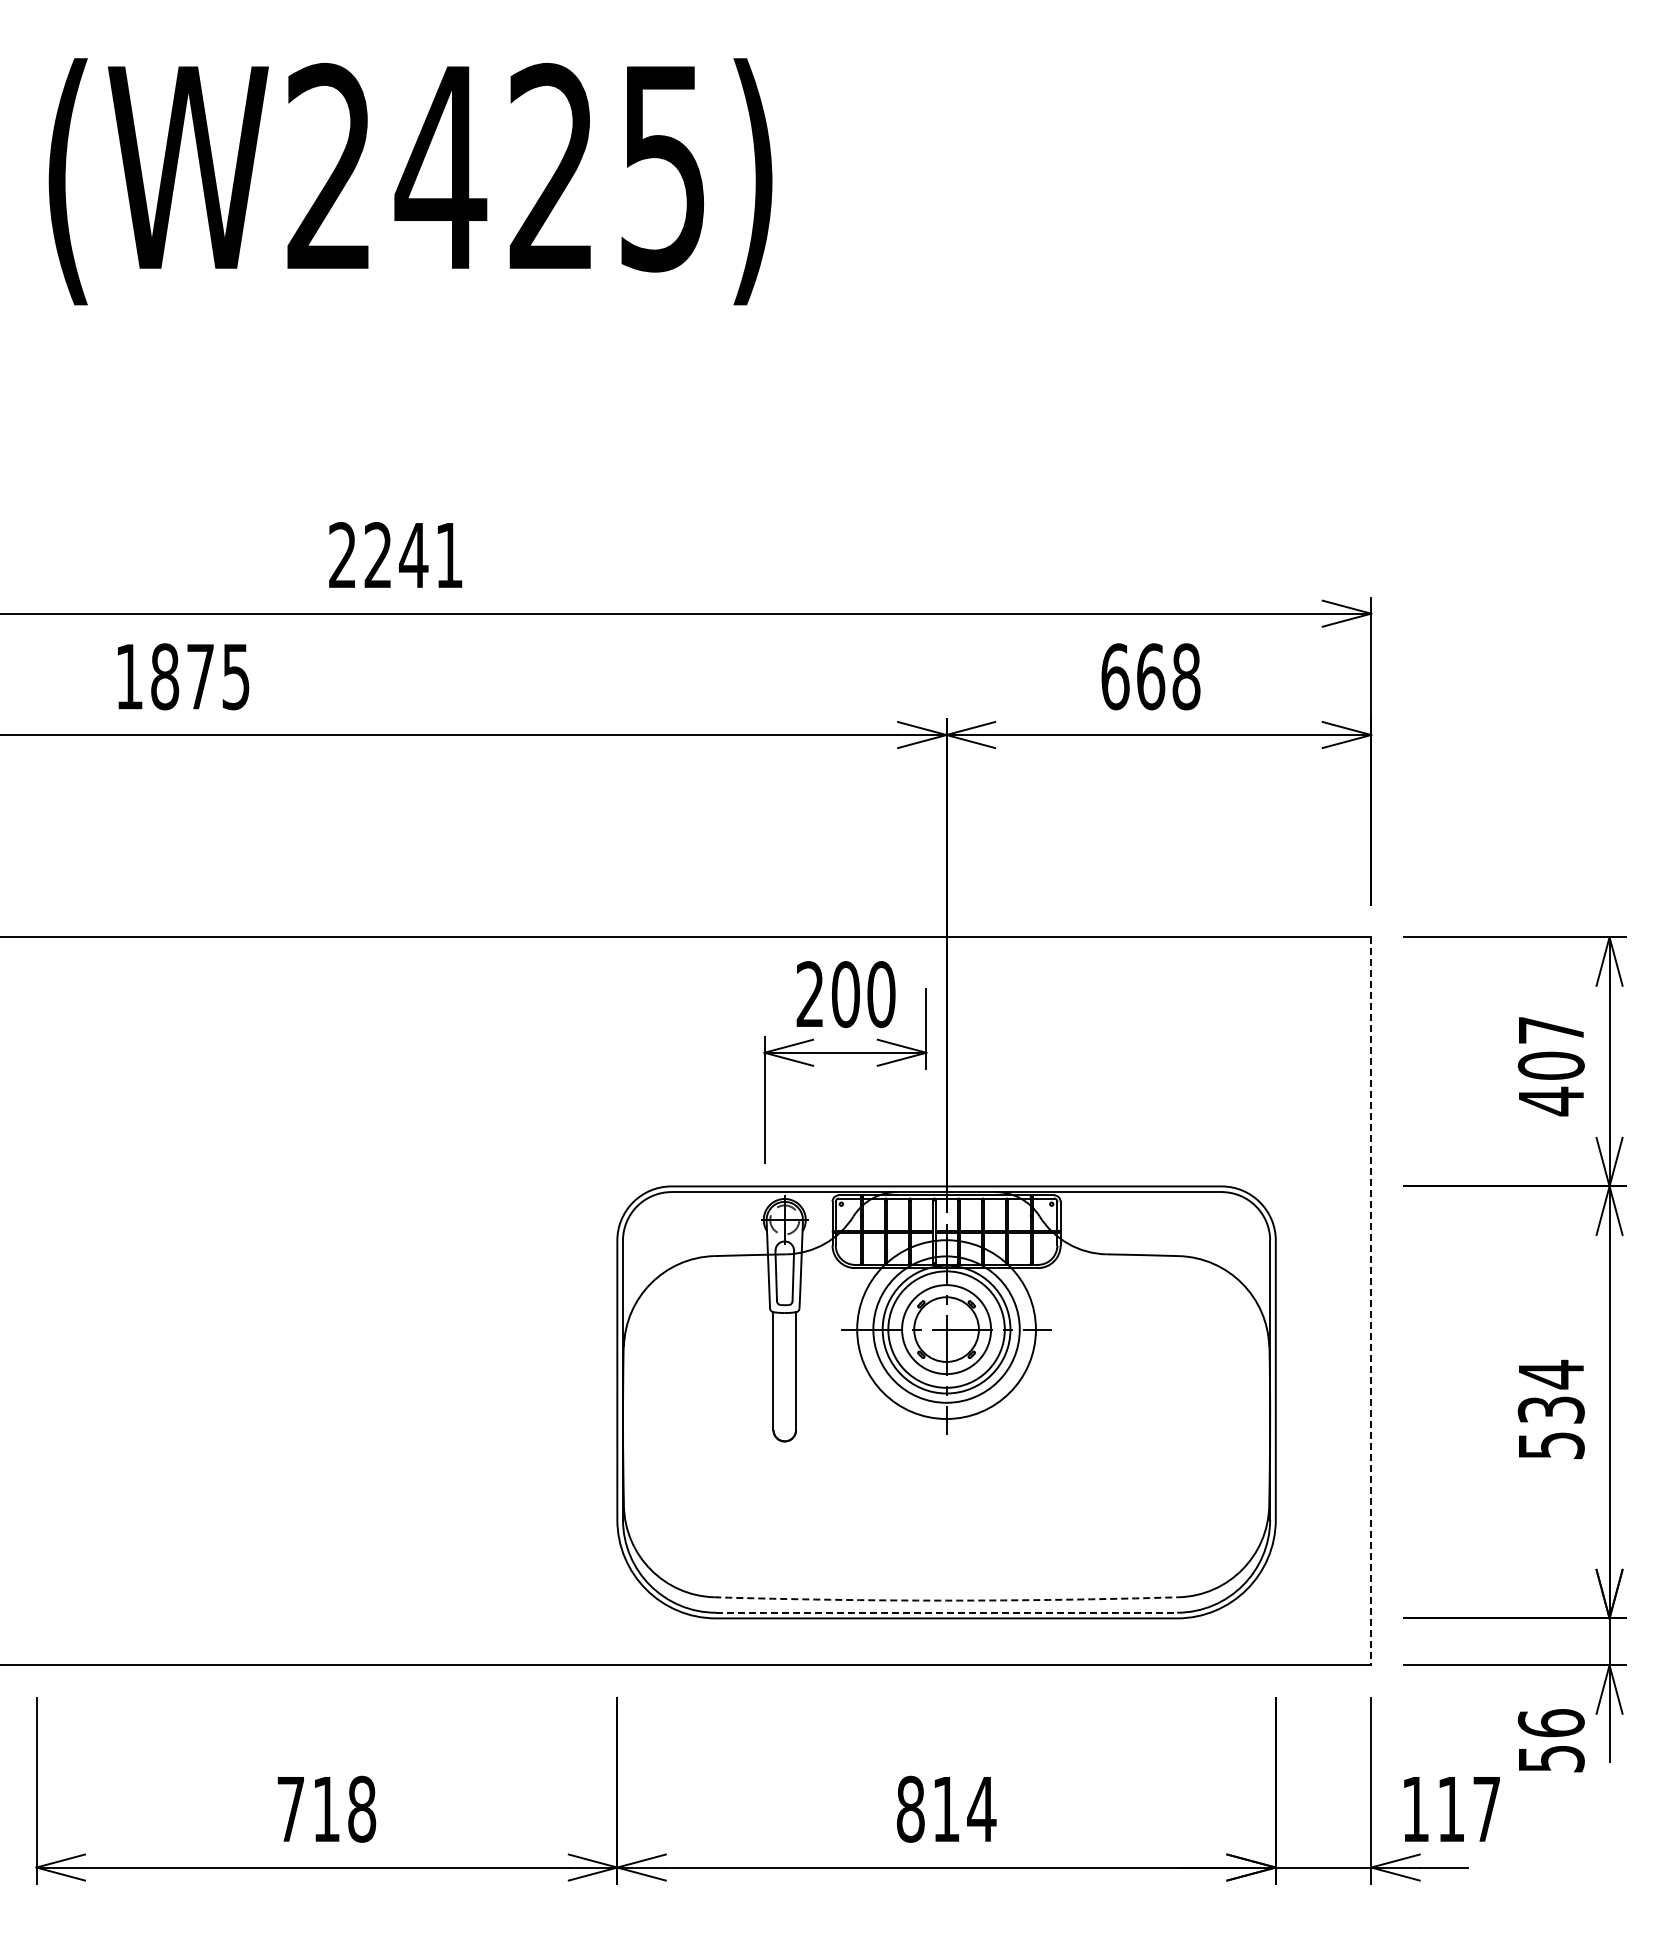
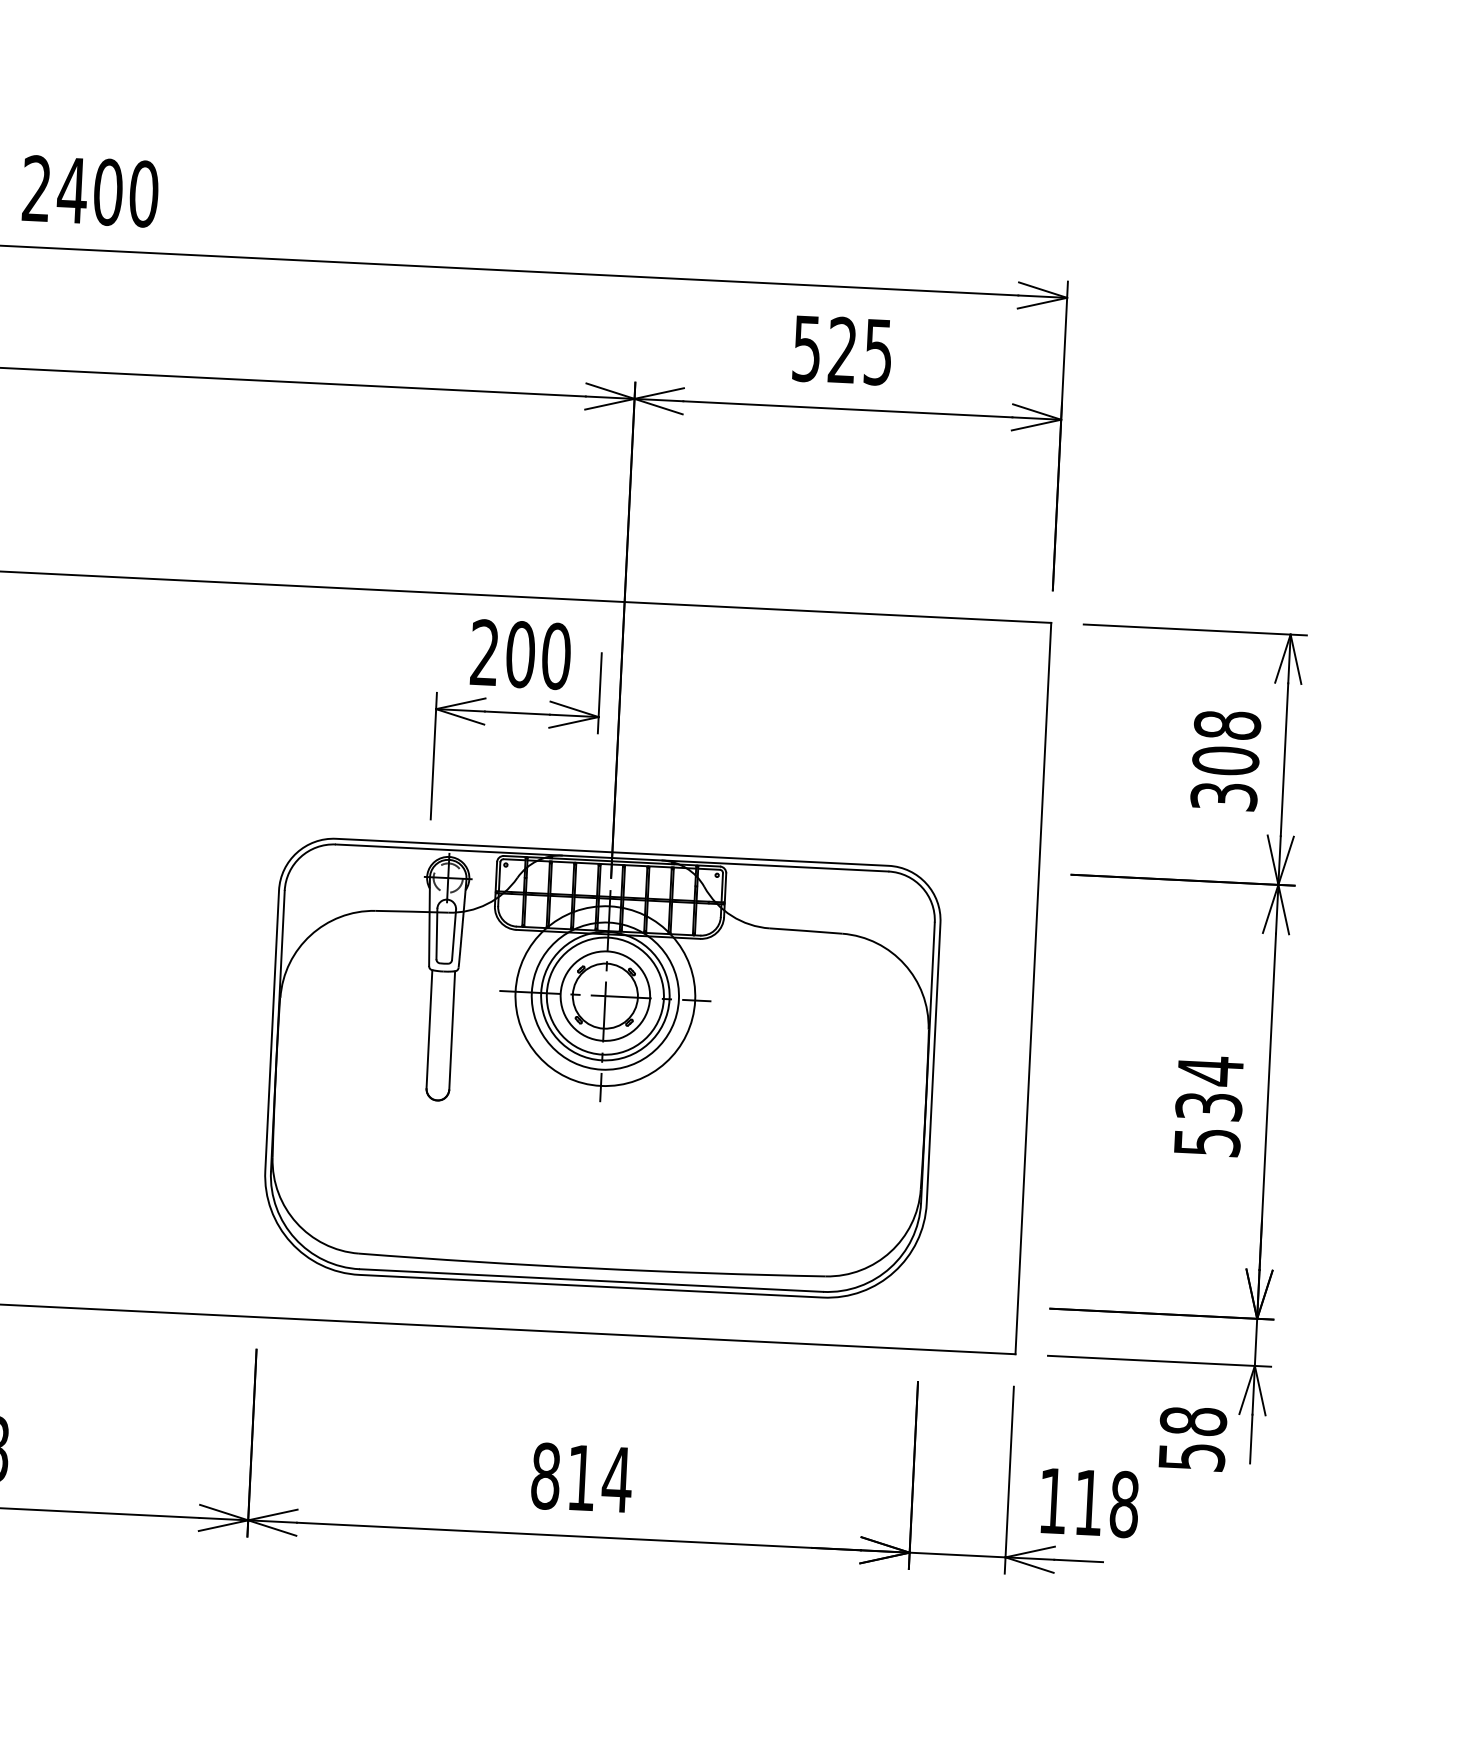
text: (413, 555) -> (107, 192), 2241 -> 2400
text: (1150, 676) -> (842, 350), 668 -> 525
text: (1550, 1066) -> (1224, 761), 407 -> 308
line: (1371, 1301) -> (1033, 988), dashed -> solid
arc: (946, 1600) -> (591, 1268), dashed -> solid
line: (946, 1612) -> (591, 1280), dashed -> solid
text: (1550, 1723) -> (1192, 1421), 56 -> 58
text: (1486, 1808) -> (1124, 1503), 117 -> 118

